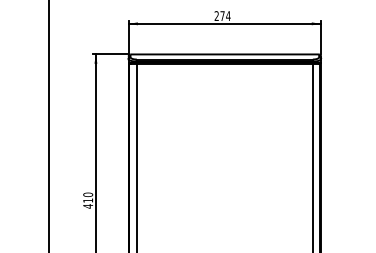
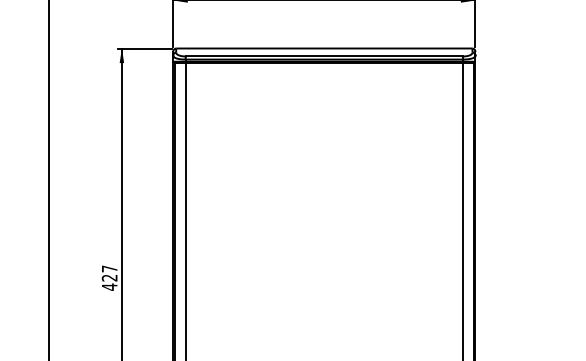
text: (88, 197) -> (110, 273), 410 -> 427

